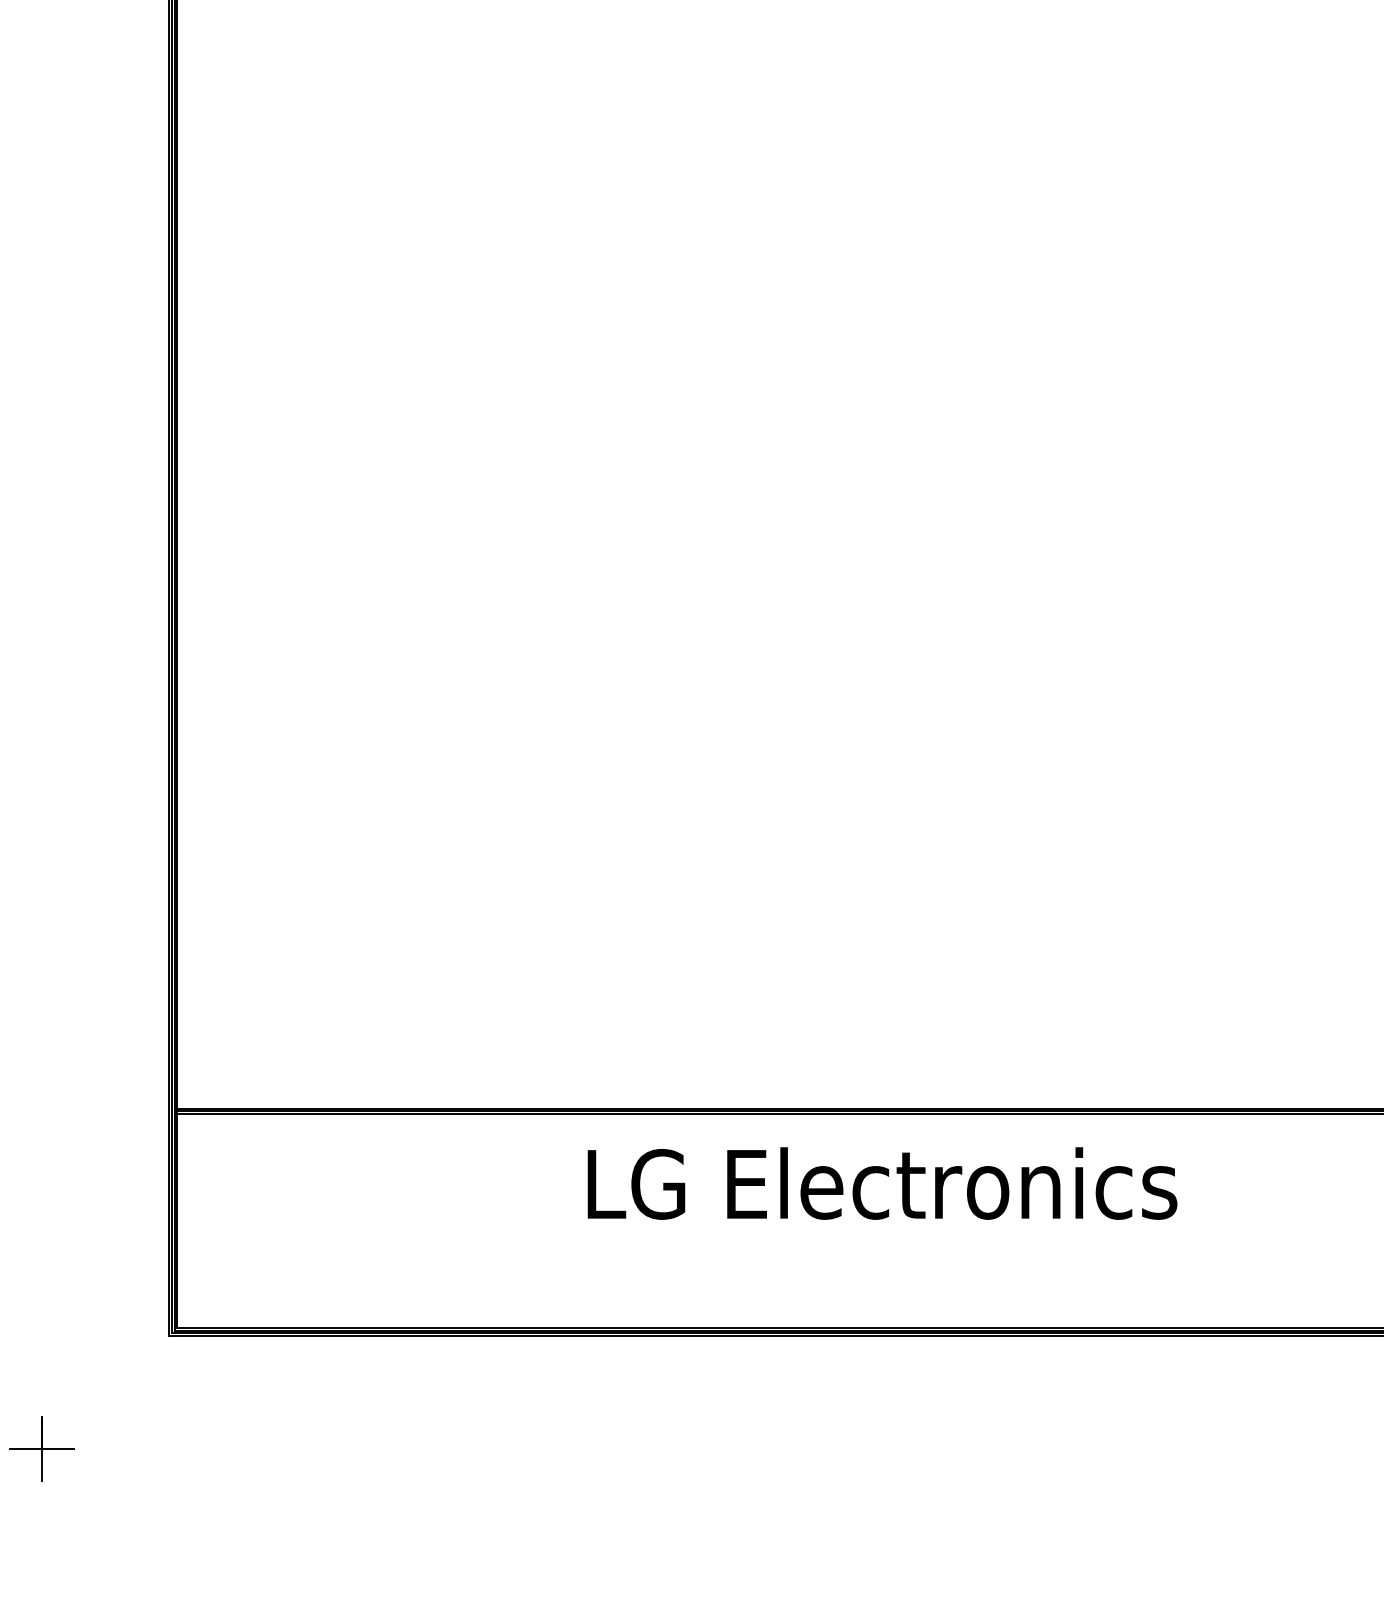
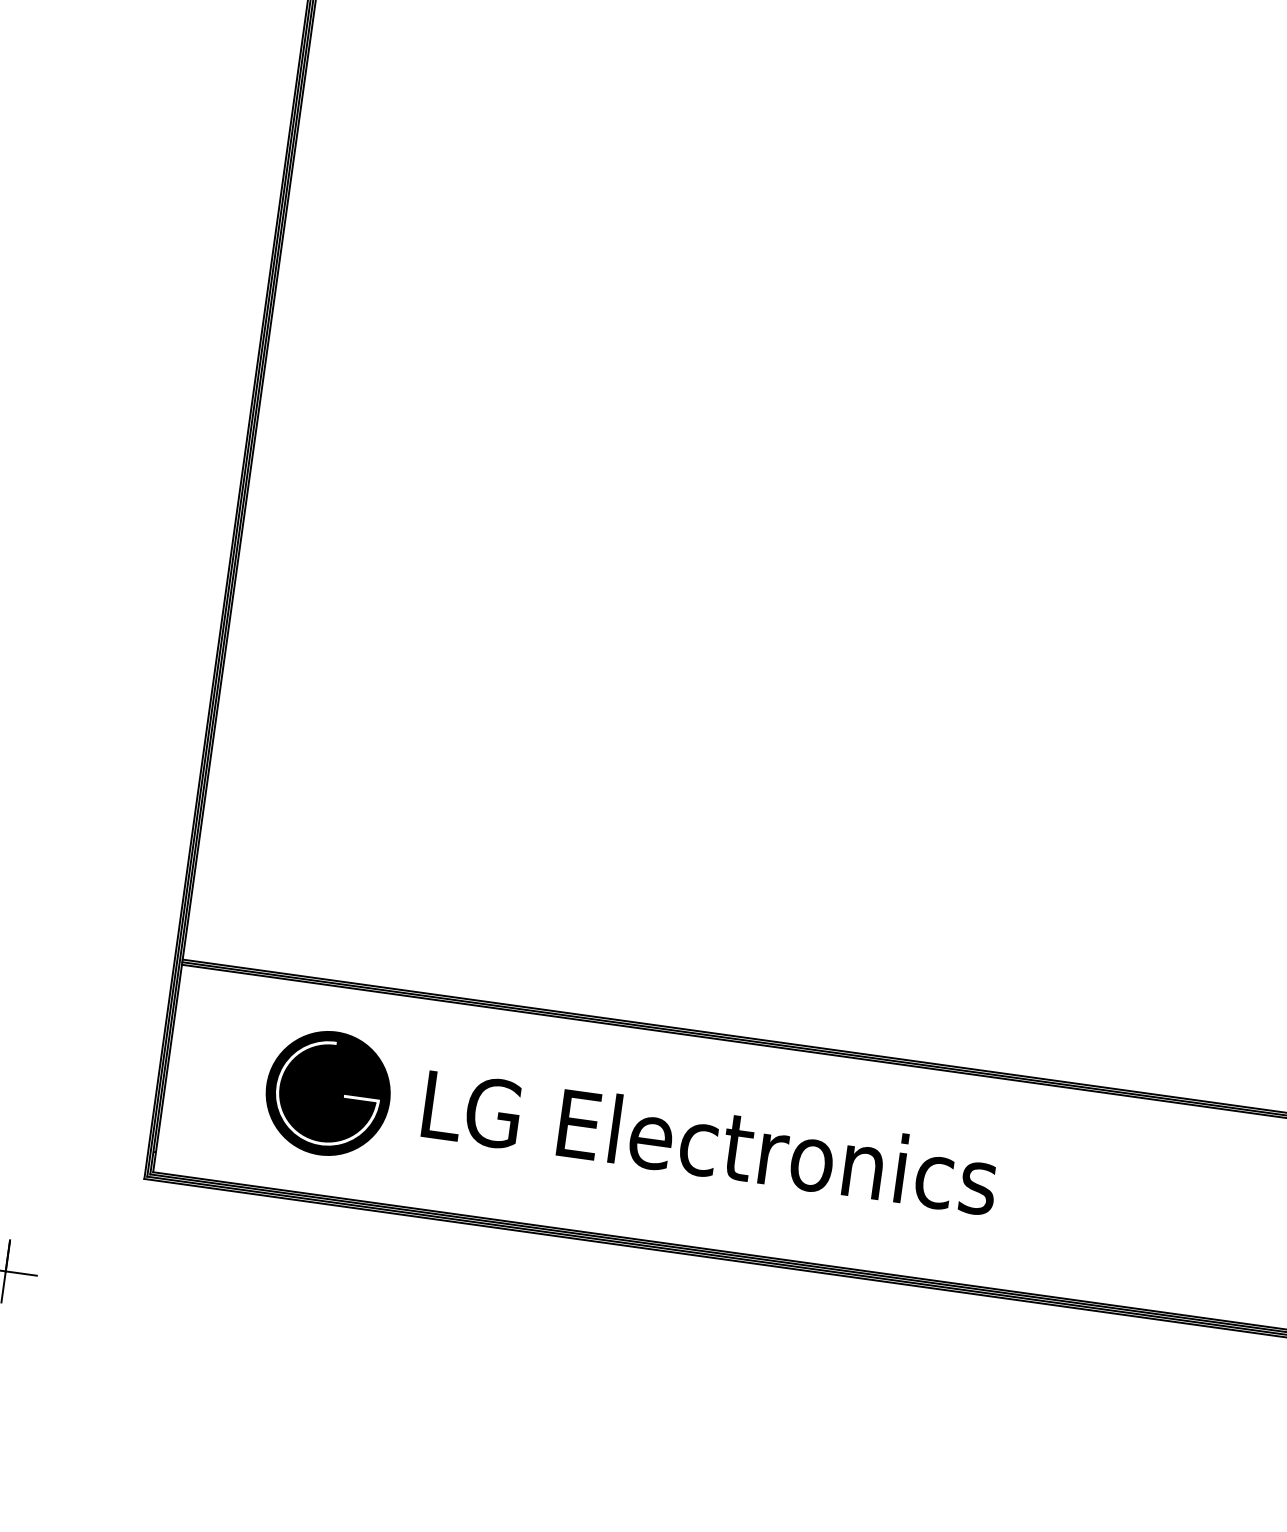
text: (882, 1183) -> (710, 1142), moved
part: (343, 1223) -> (328, 1093), added

